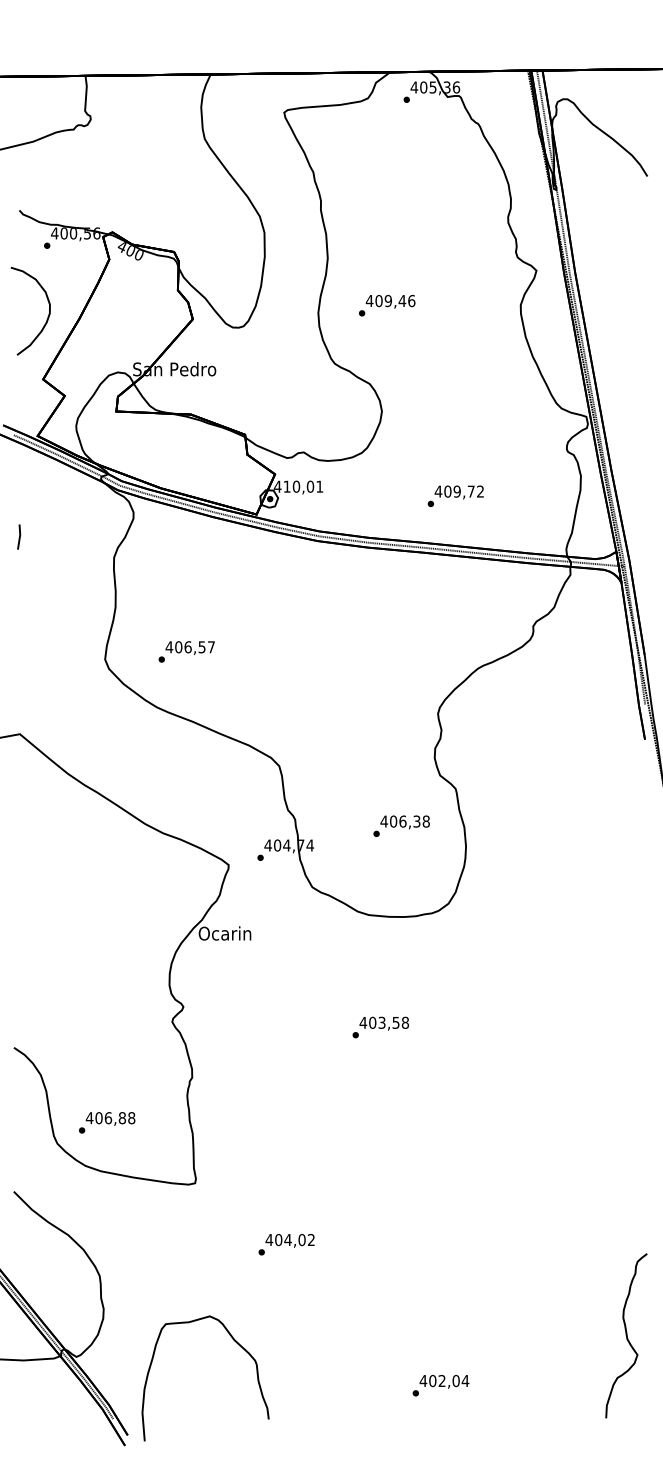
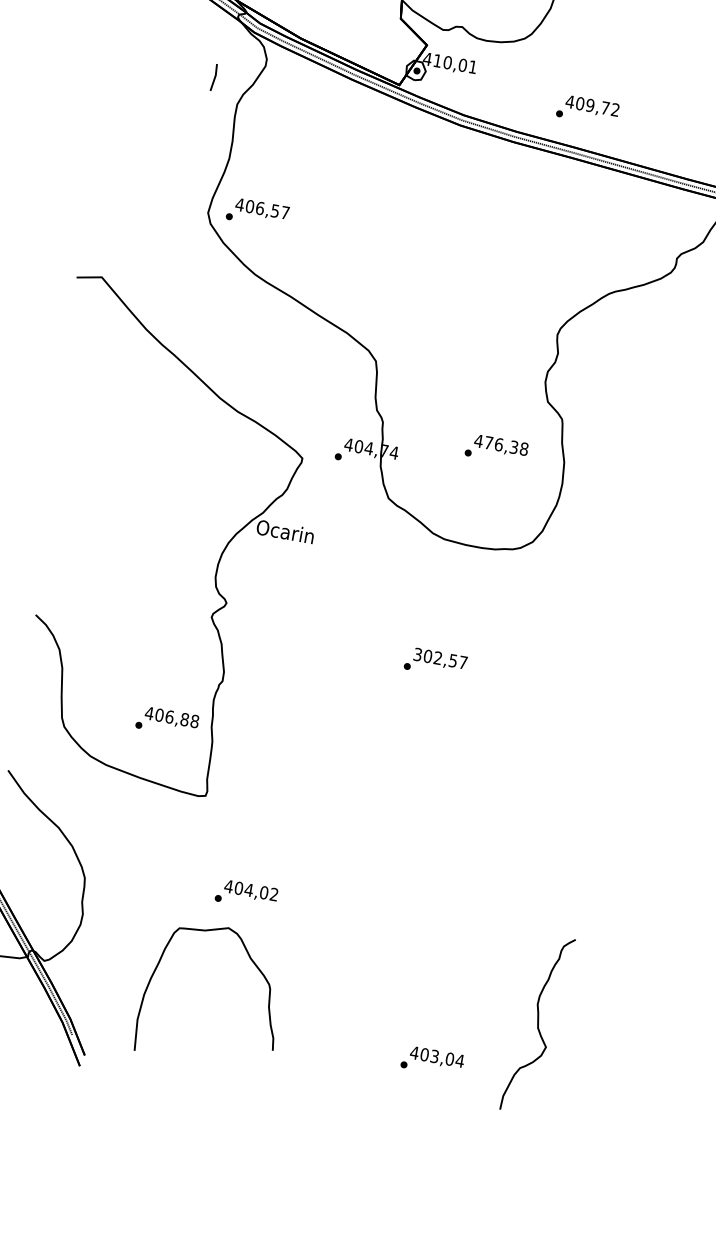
text: (455, 495) -> (587, 109), moved
line: (19, 536) -> (214, 77), moved
text: (186, 651) -> (257, 212), moved
text: (393, 821) -> (488, 442), 406,38 -> 476,38
text: (384, 1022) -> (440, 658), 403,58 -> 302,57
text: (107, 1122) -> (167, 721), moved
text: (286, 1244) -> (246, 894), moved
curve: (626, 1335) -> (537, 1024), moved
curve: (238, 1345) -> (254, 965), moved
text: (441, 1381) -> (433, 1056), 402,04 -> 403,04

